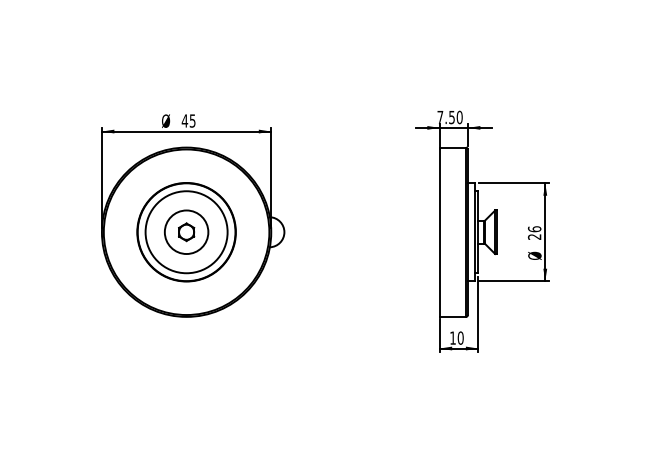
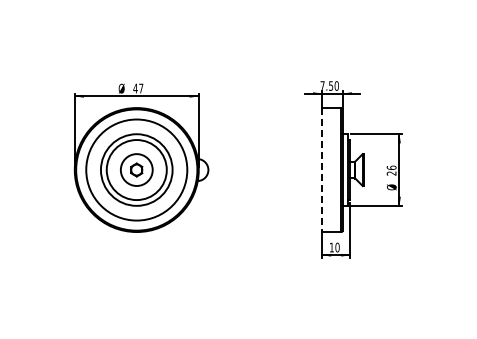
text: (193, 120) -> (141, 88), 45 -> 47
circle: (186, 231) -> (136, 169), size x1.4
line: (440, 232) -> (322, 170), solid -> dashed

